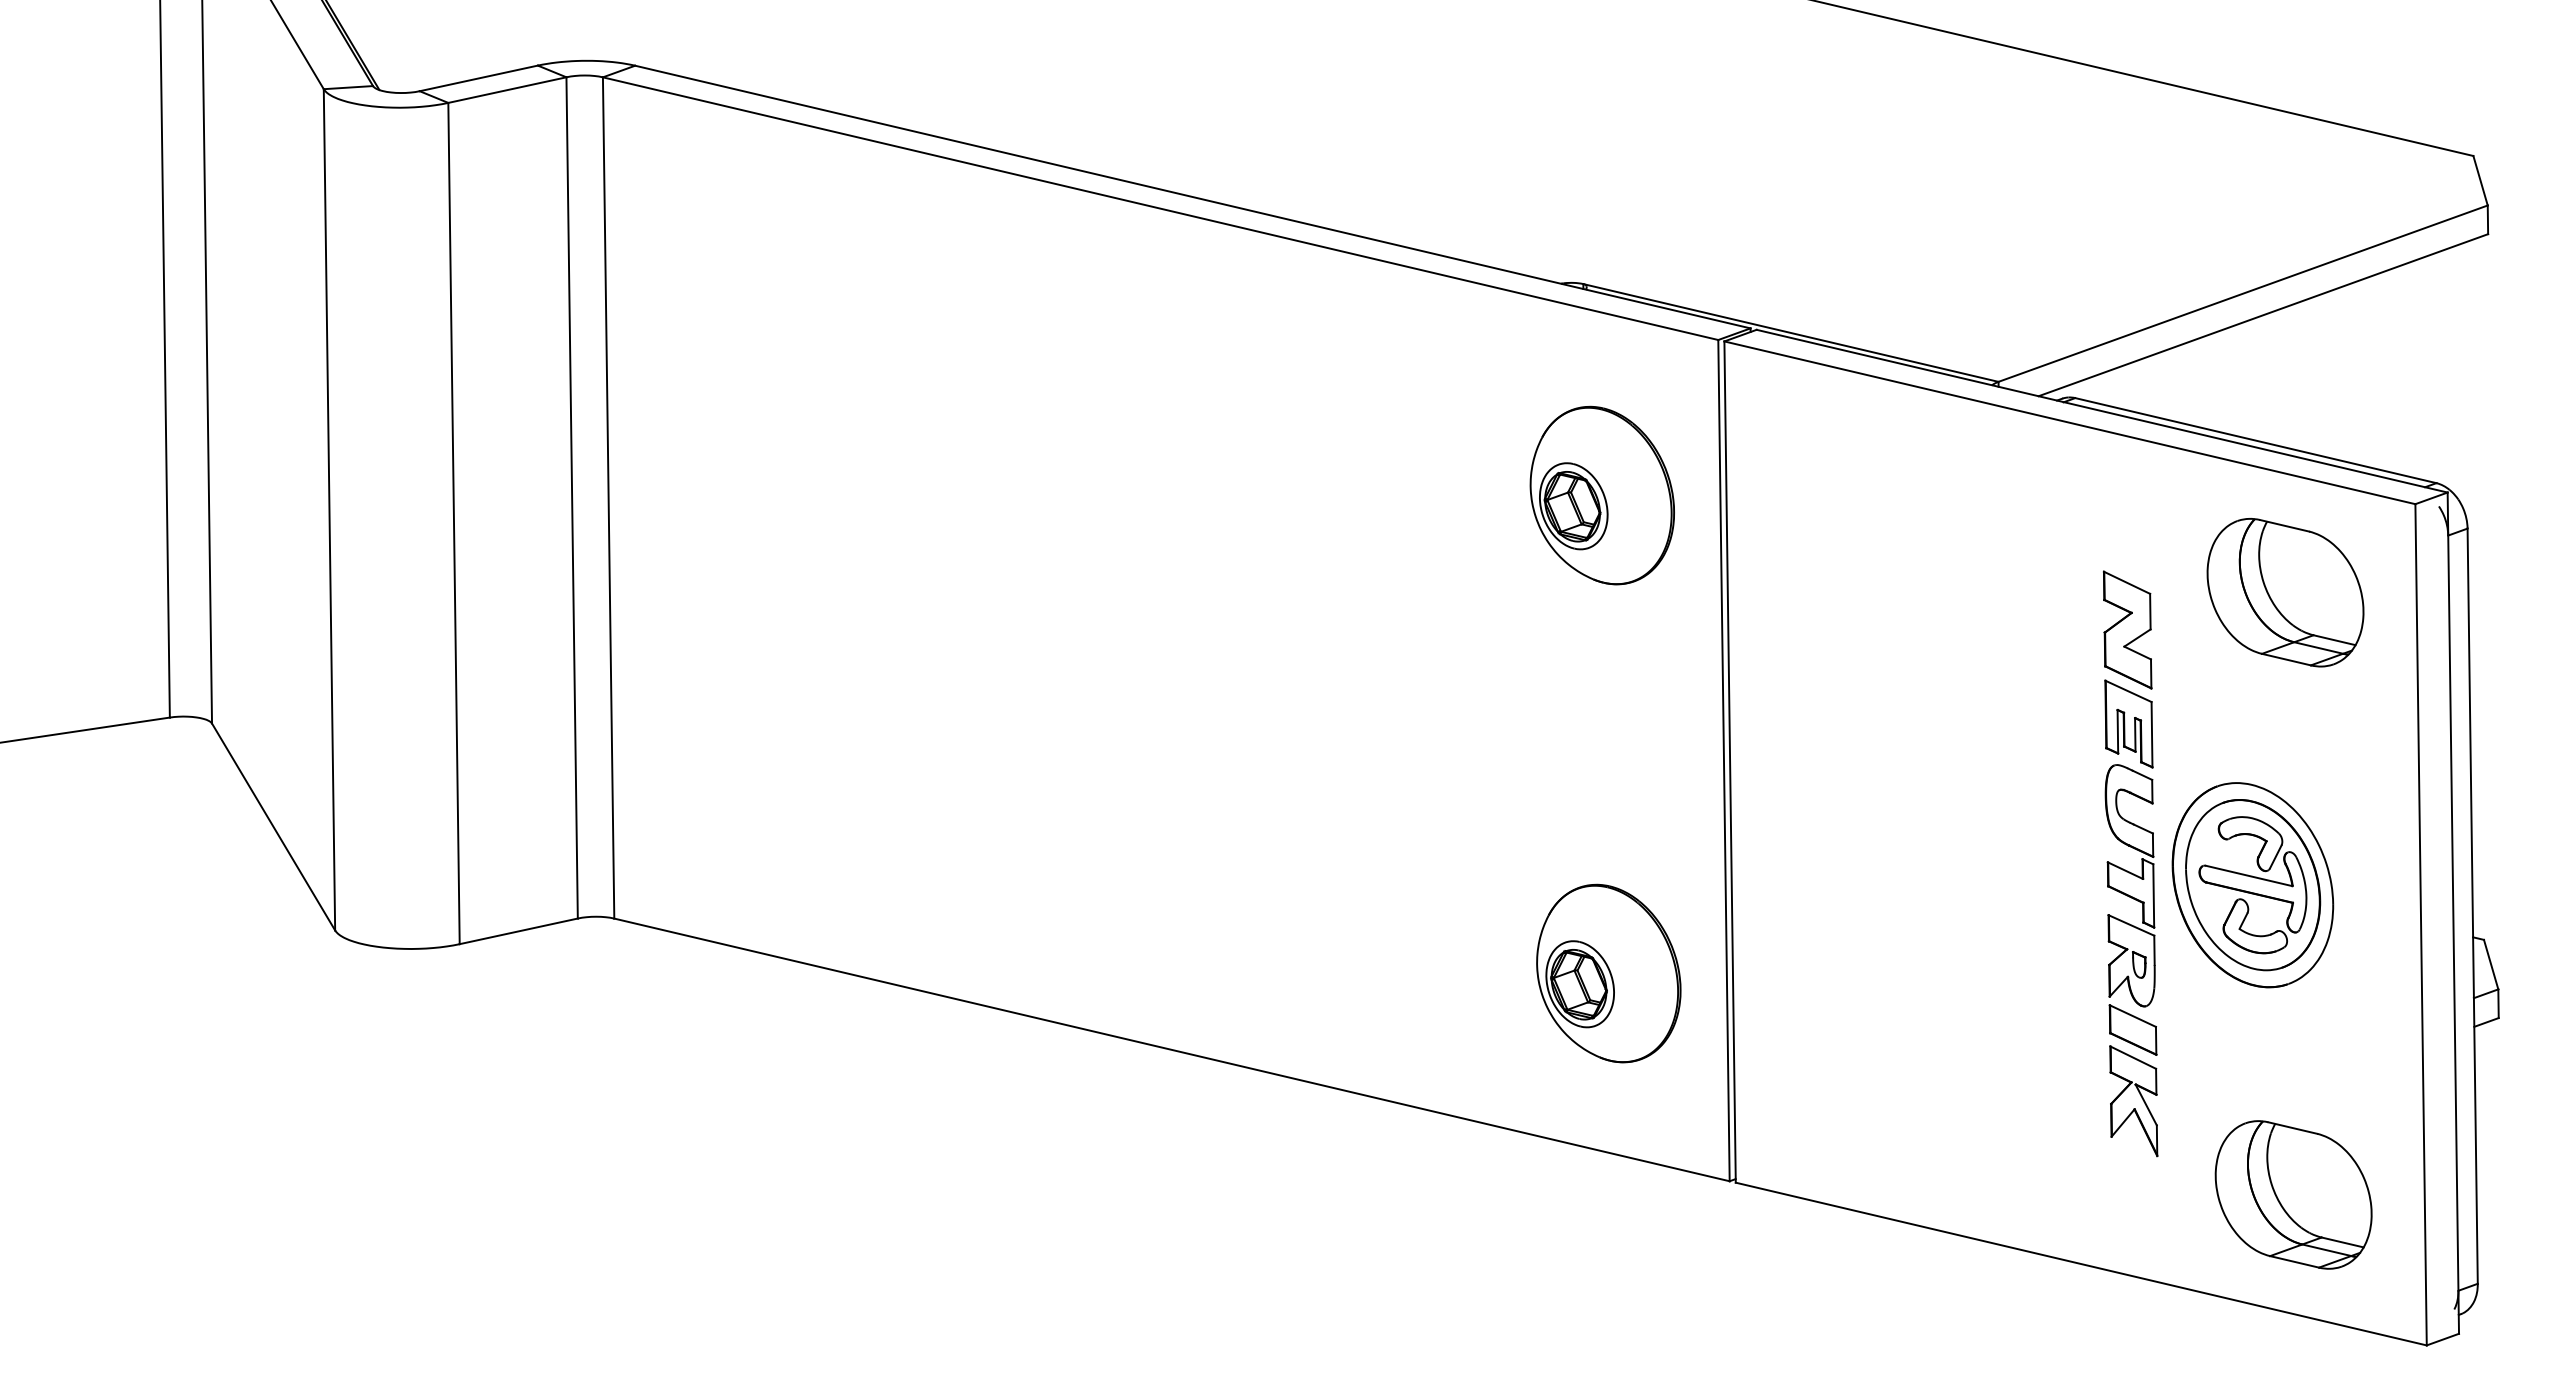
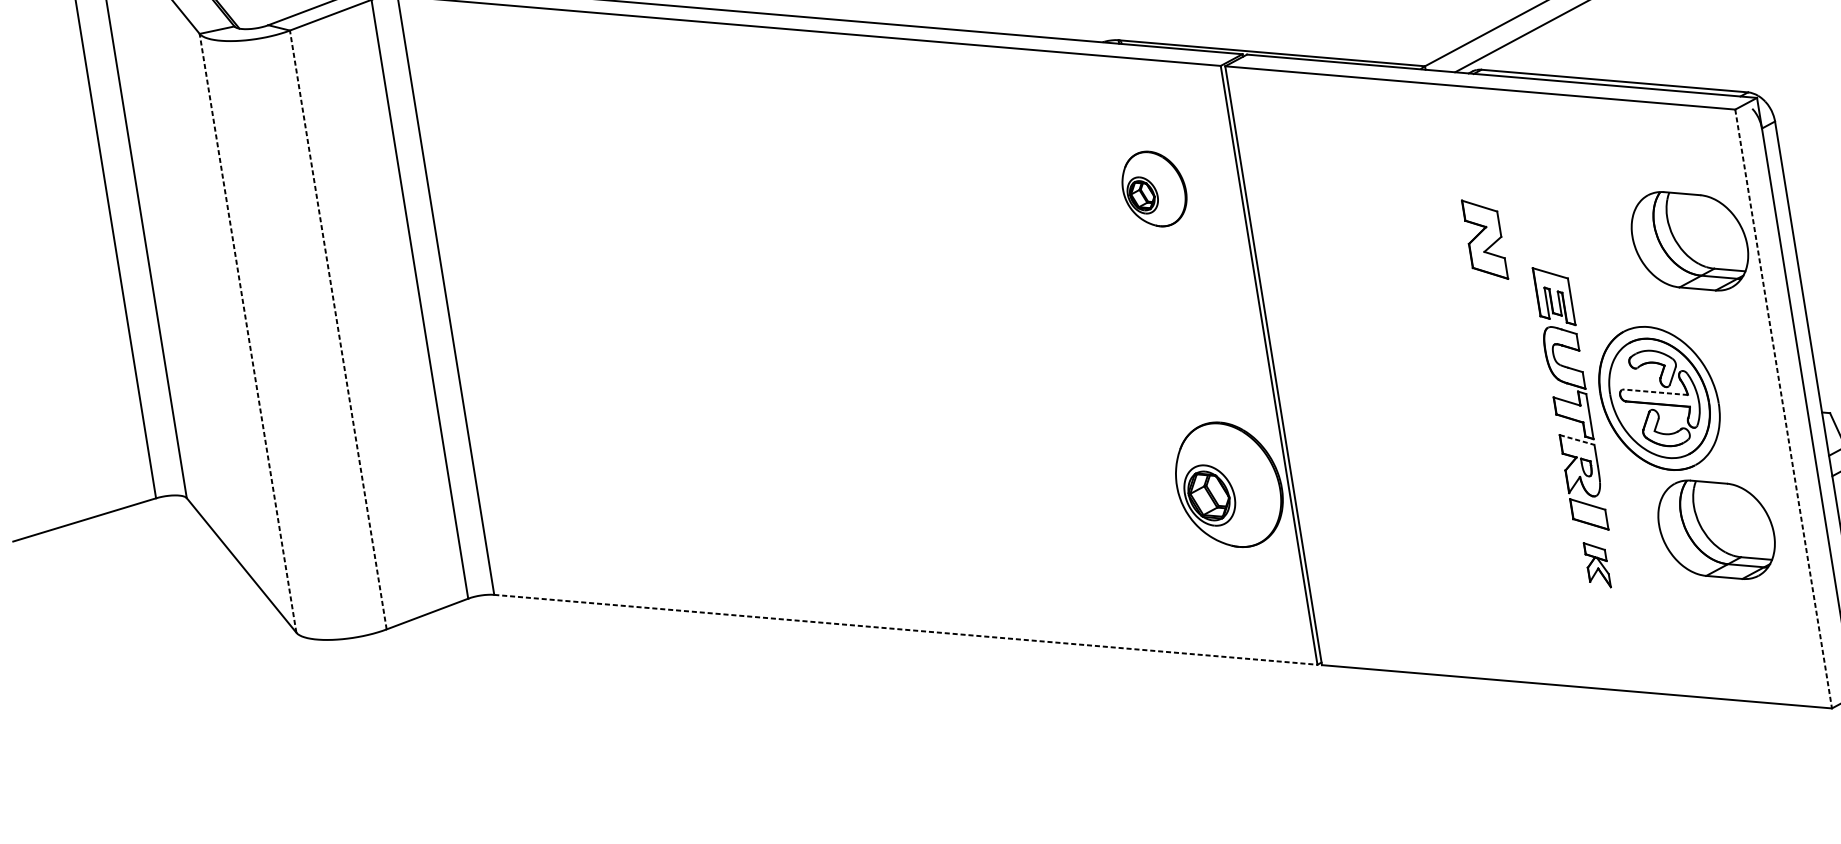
part: (1601, 495) -> (1153, 189), size x0.6
line: (329, 509) -> (248, 333), solid -> dashed
line: (454, 523) -> (338, 329), solid -> dashed
part: (2285, 592) -> (1689, 241), moved
part: (2127, 629) -> (1484, 239), moved
line: (2248, 875) -> (1655, 392), solid -> dashed
line: (2421, 924) -> (1783, 408), solid -> dashed
line: (2131, 925) -> (1577, 440), solid -> dashed
part: (1608, 973) -> (1228, 484), moved
line: (1171, 1049) -> (905, 629), solid -> dashed
part: (2133, 1101) -> (1597, 565), size x0.6
part: (2293, 1194) -> (1716, 529), moved

